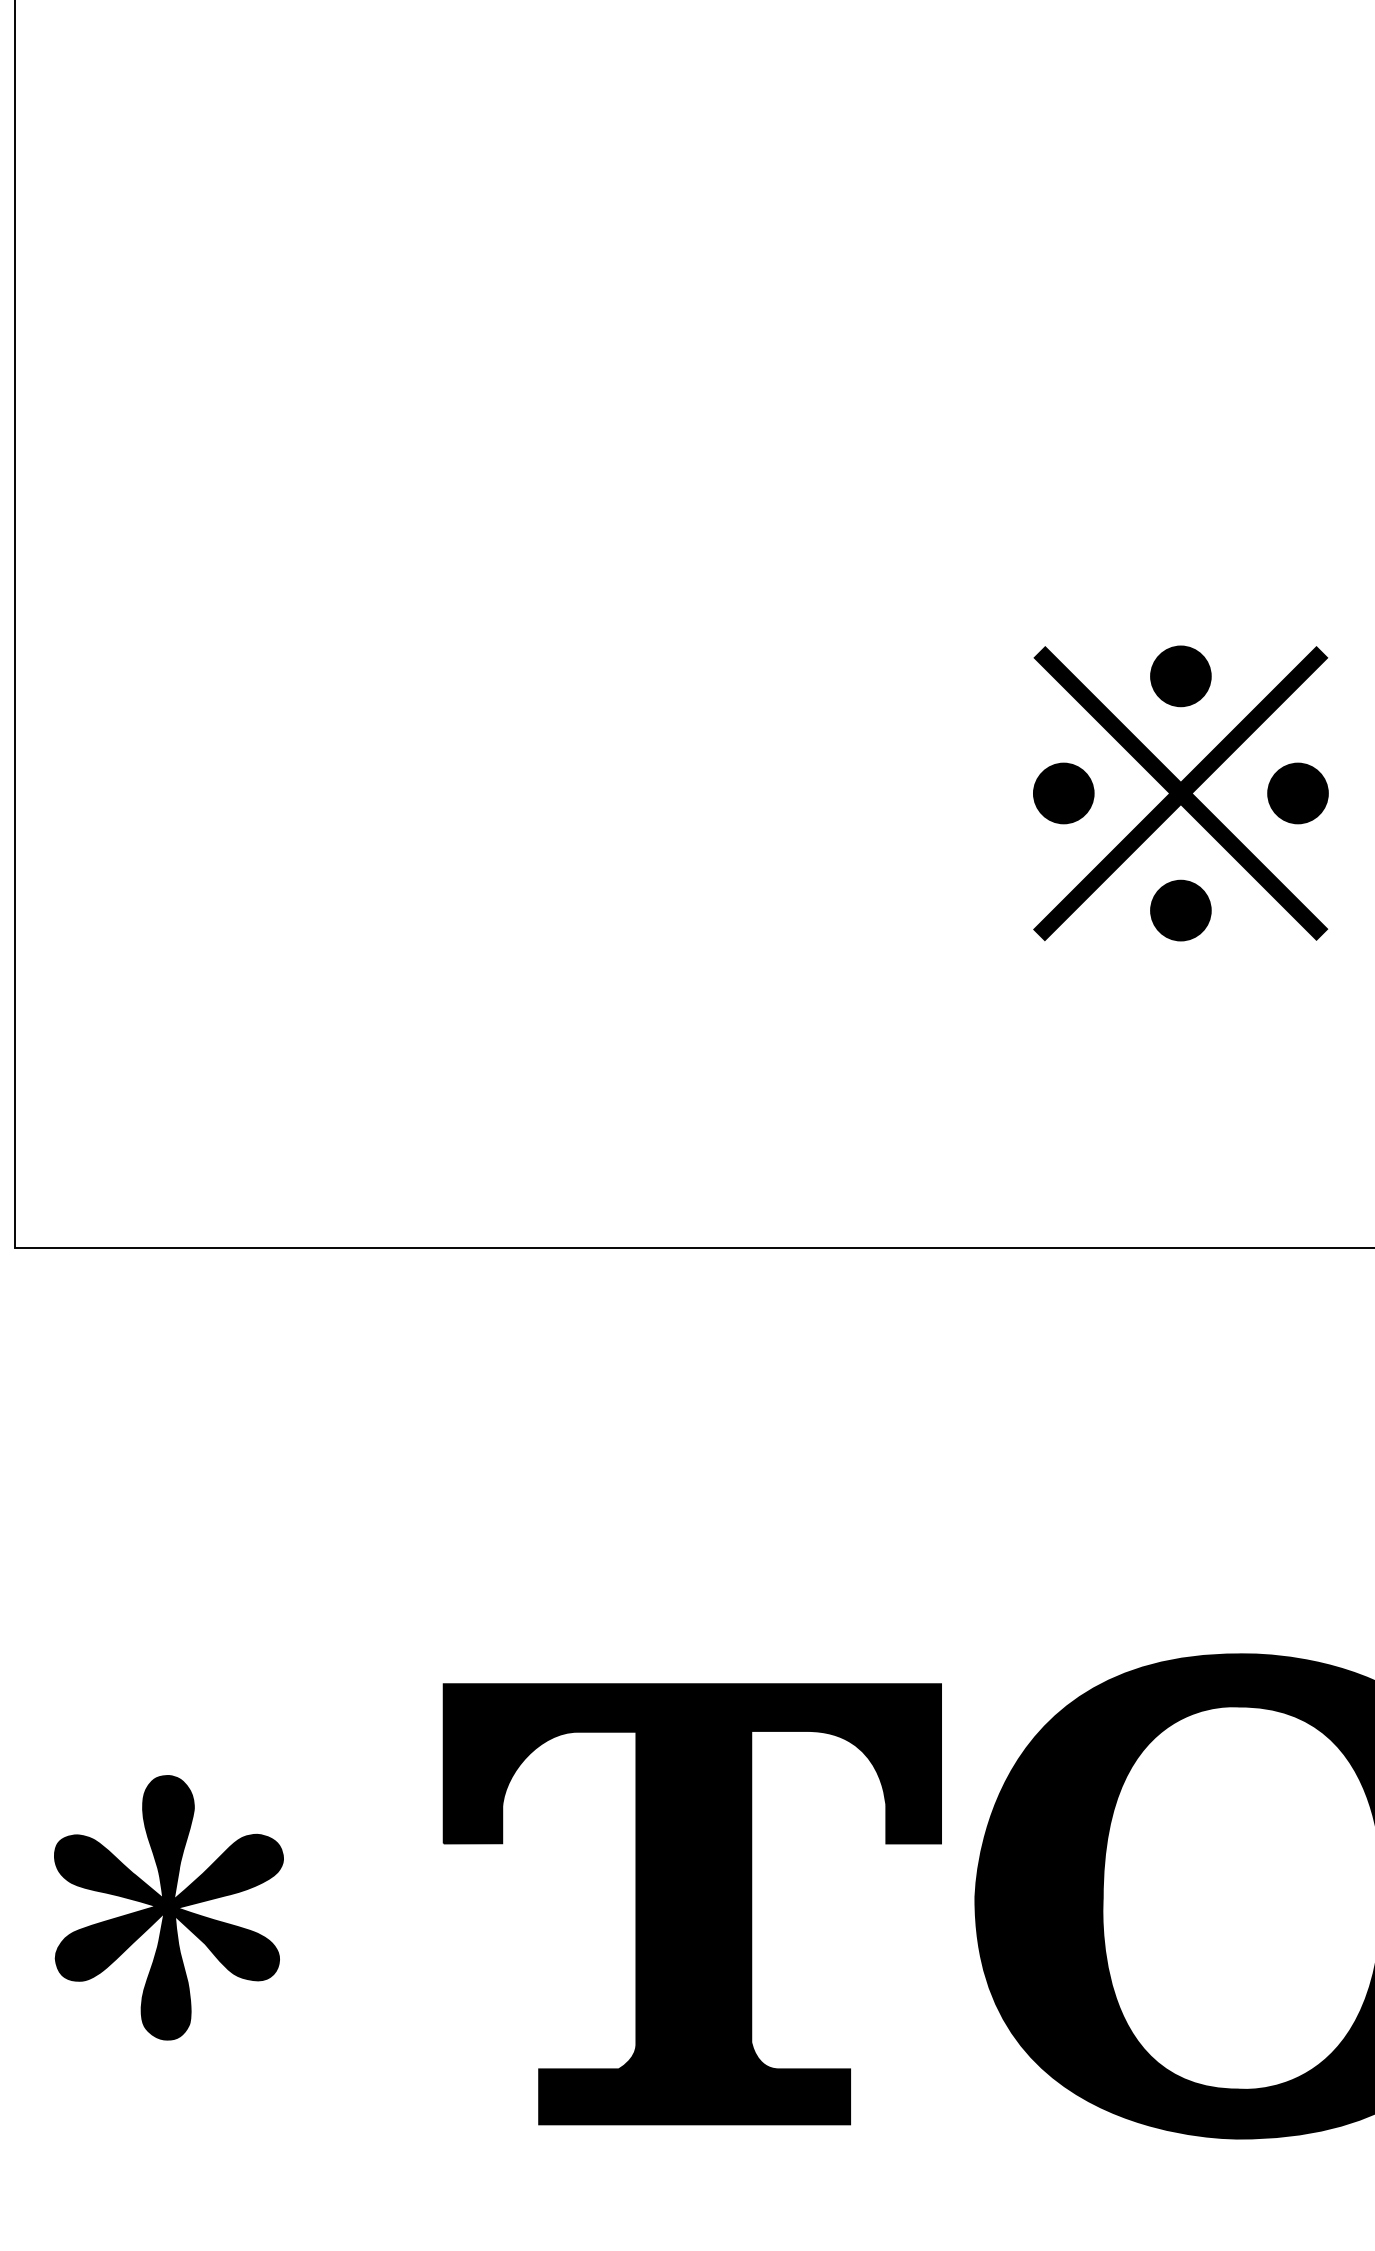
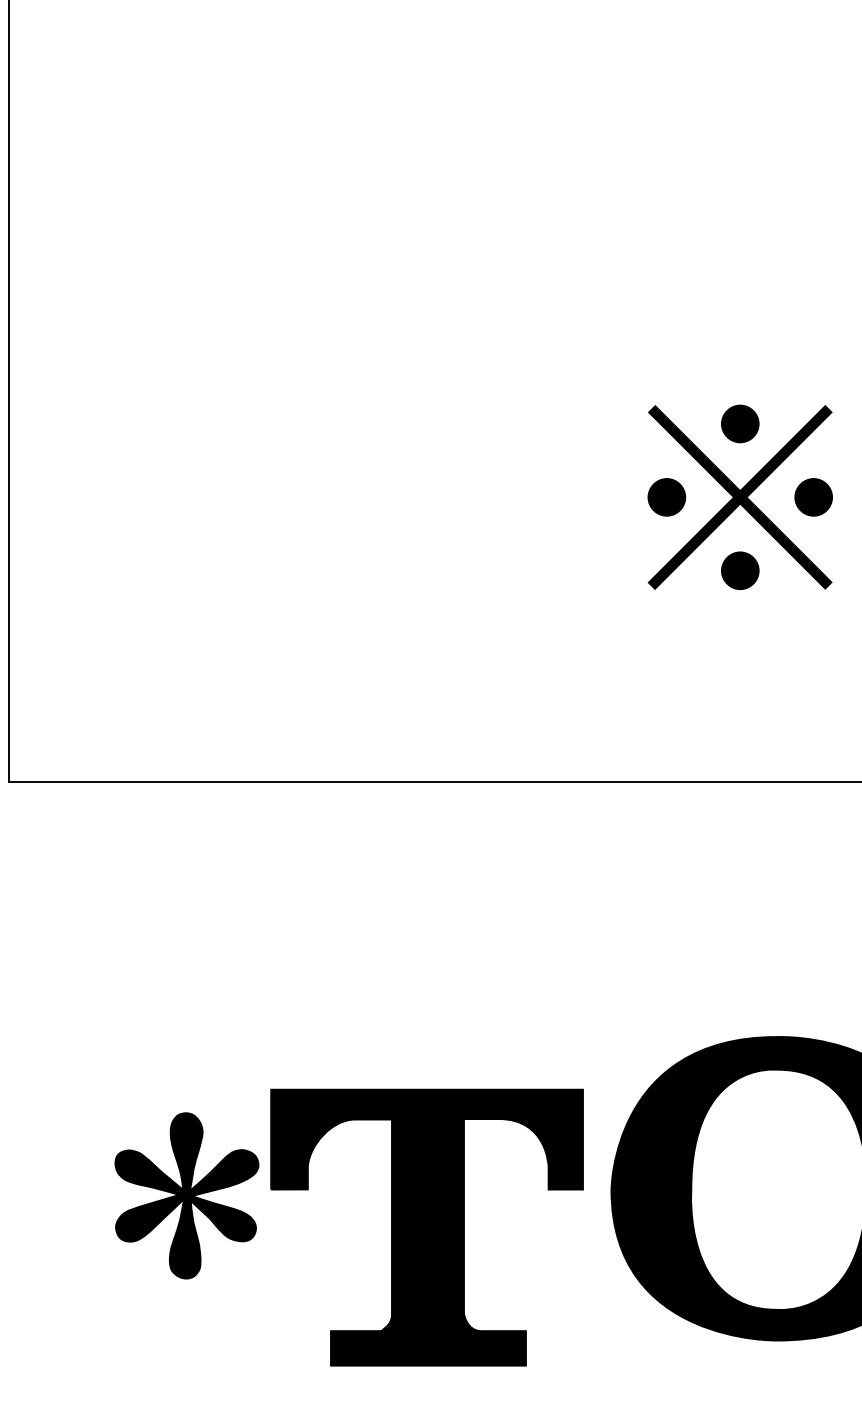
part: (691, 1904) -> (426, 1227), moved
part: (168, 1907) -> (186, 1195), moved

